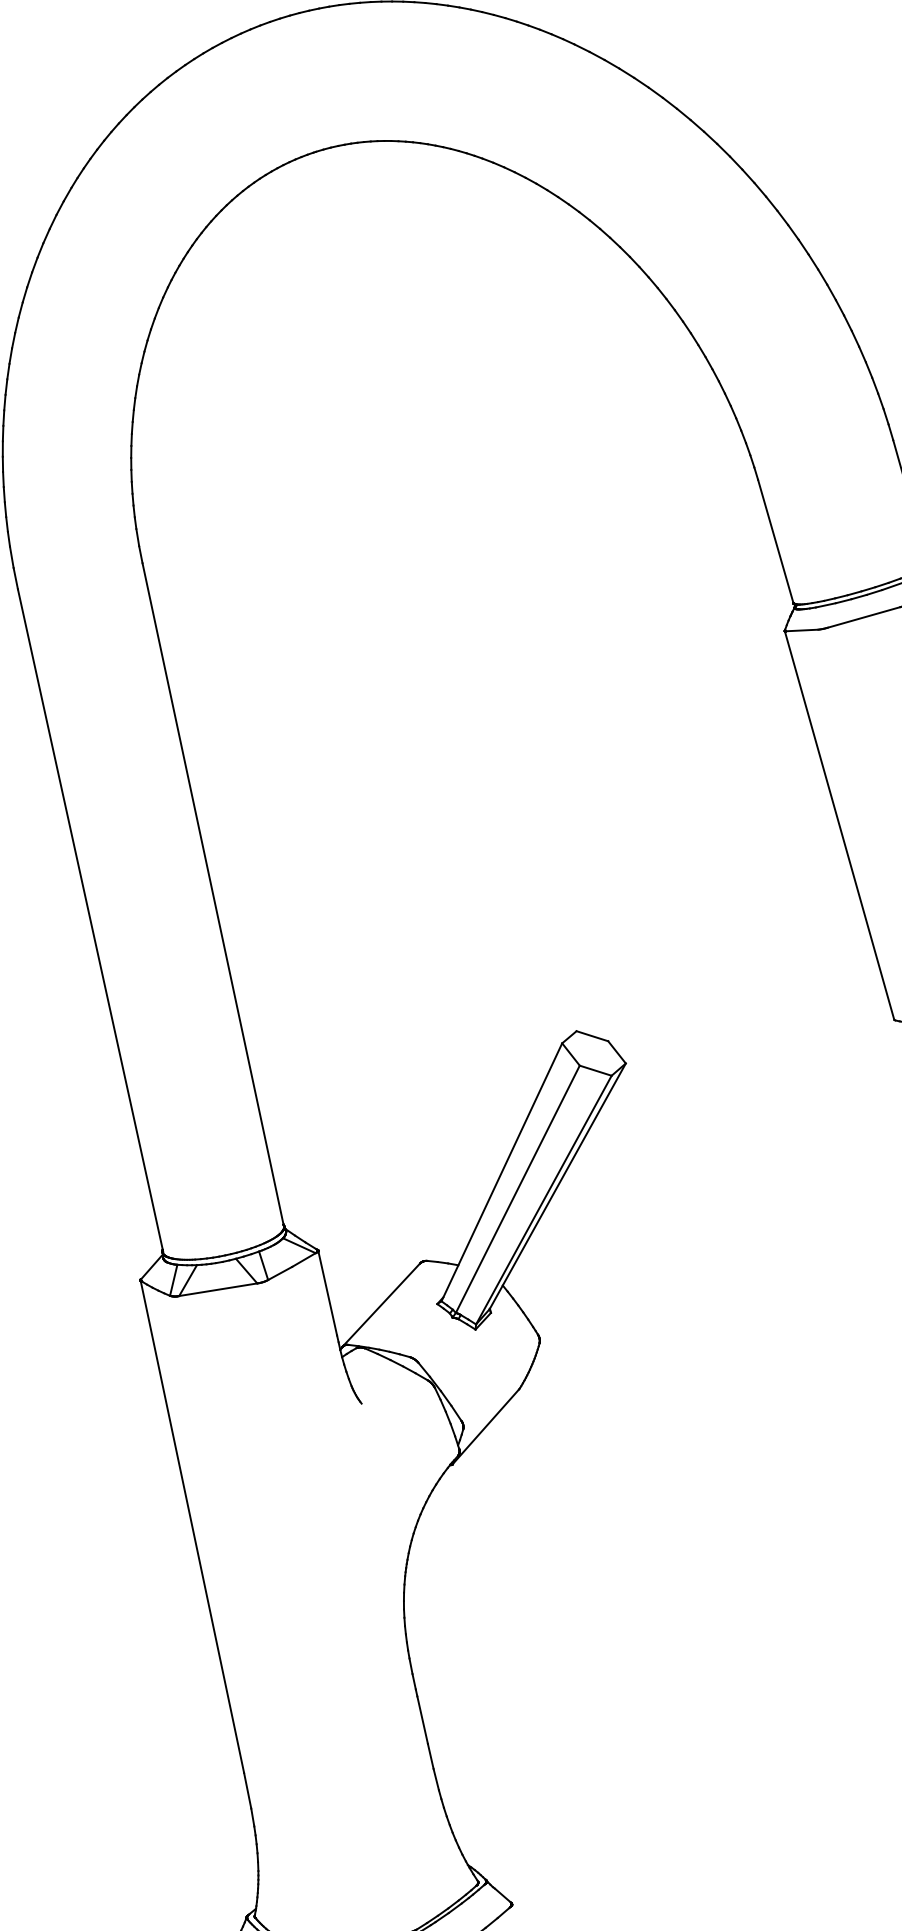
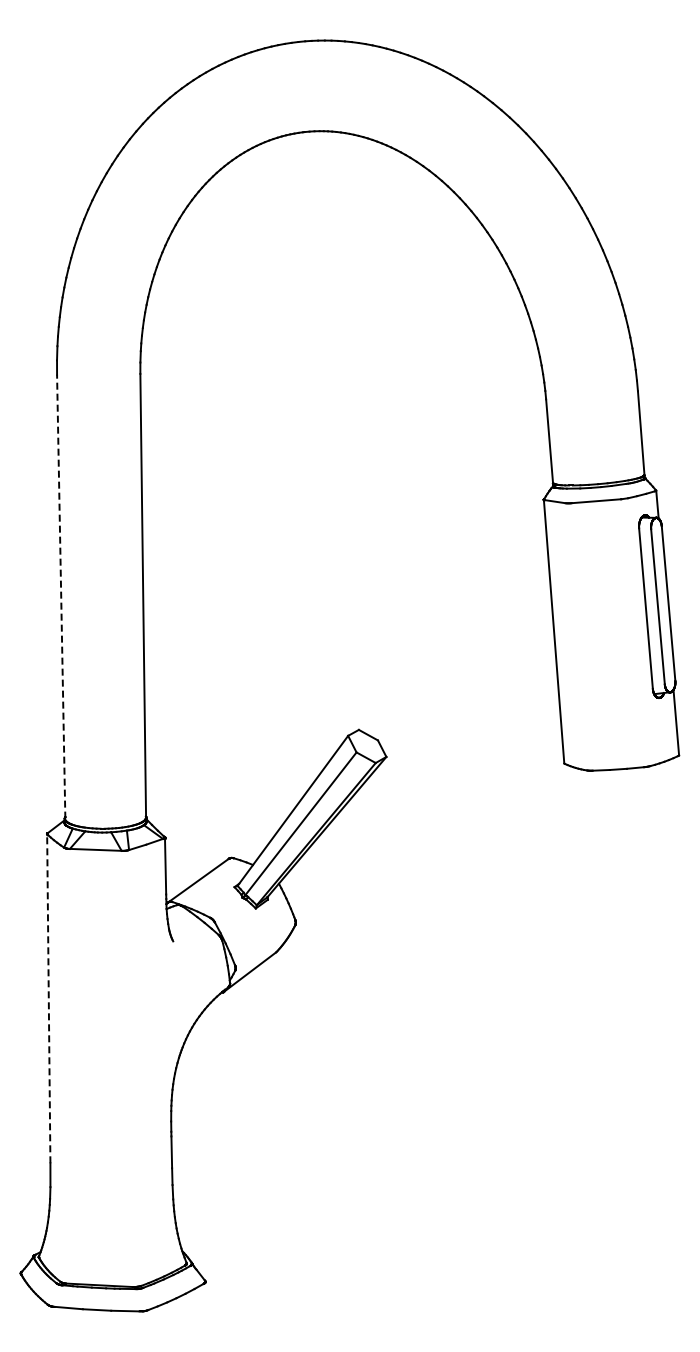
line: (91, 920) -> (61, 596), solid -> dashed
line: (191, 1526) -> (48, 998), solid -> dashed

